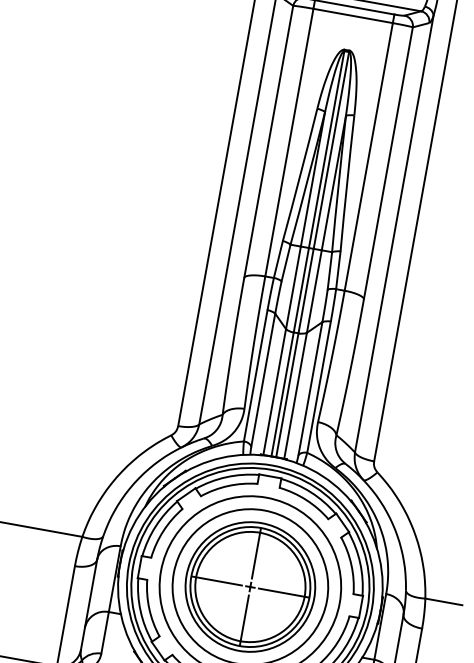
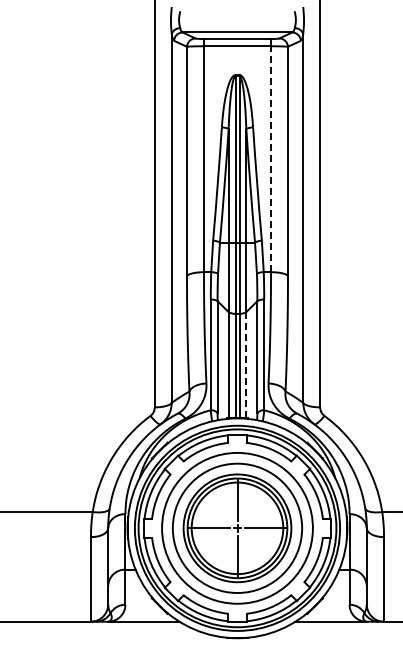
line: (369, 157) -> (271, 159), solid -> dashed
line: (295, 396) -> (246, 365), solid -> dashed

